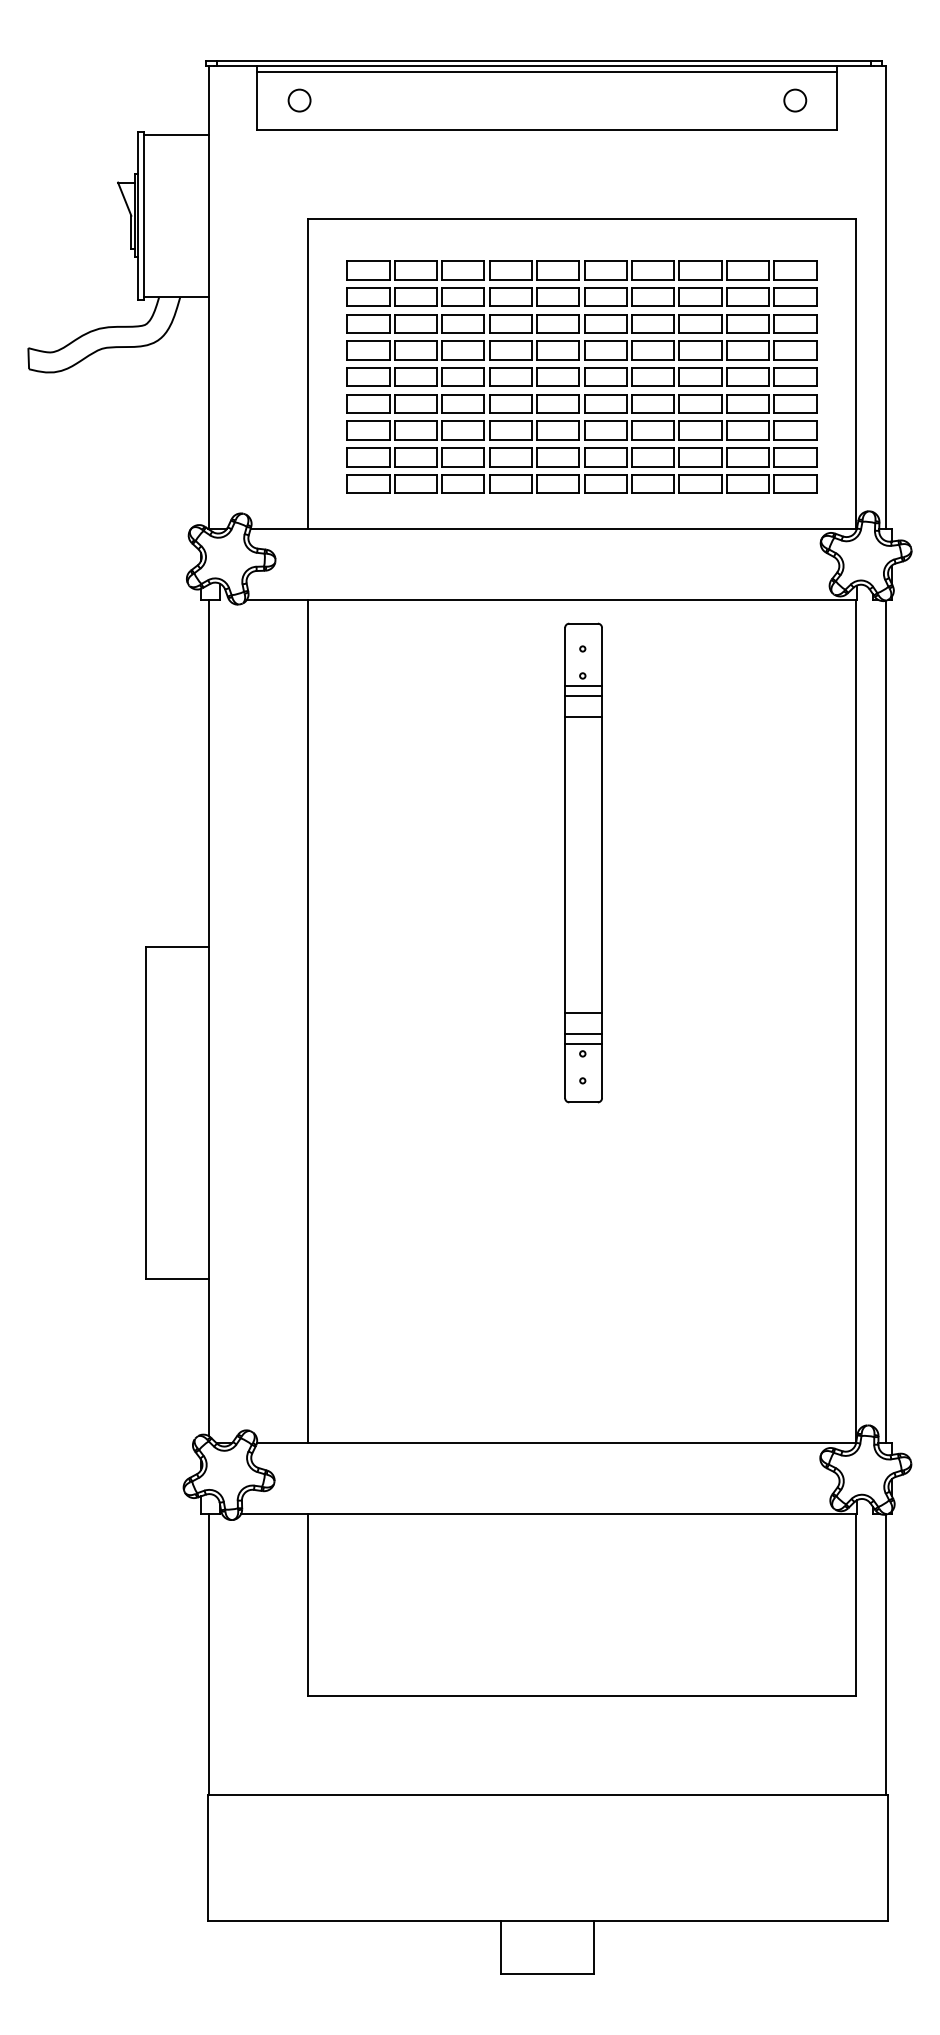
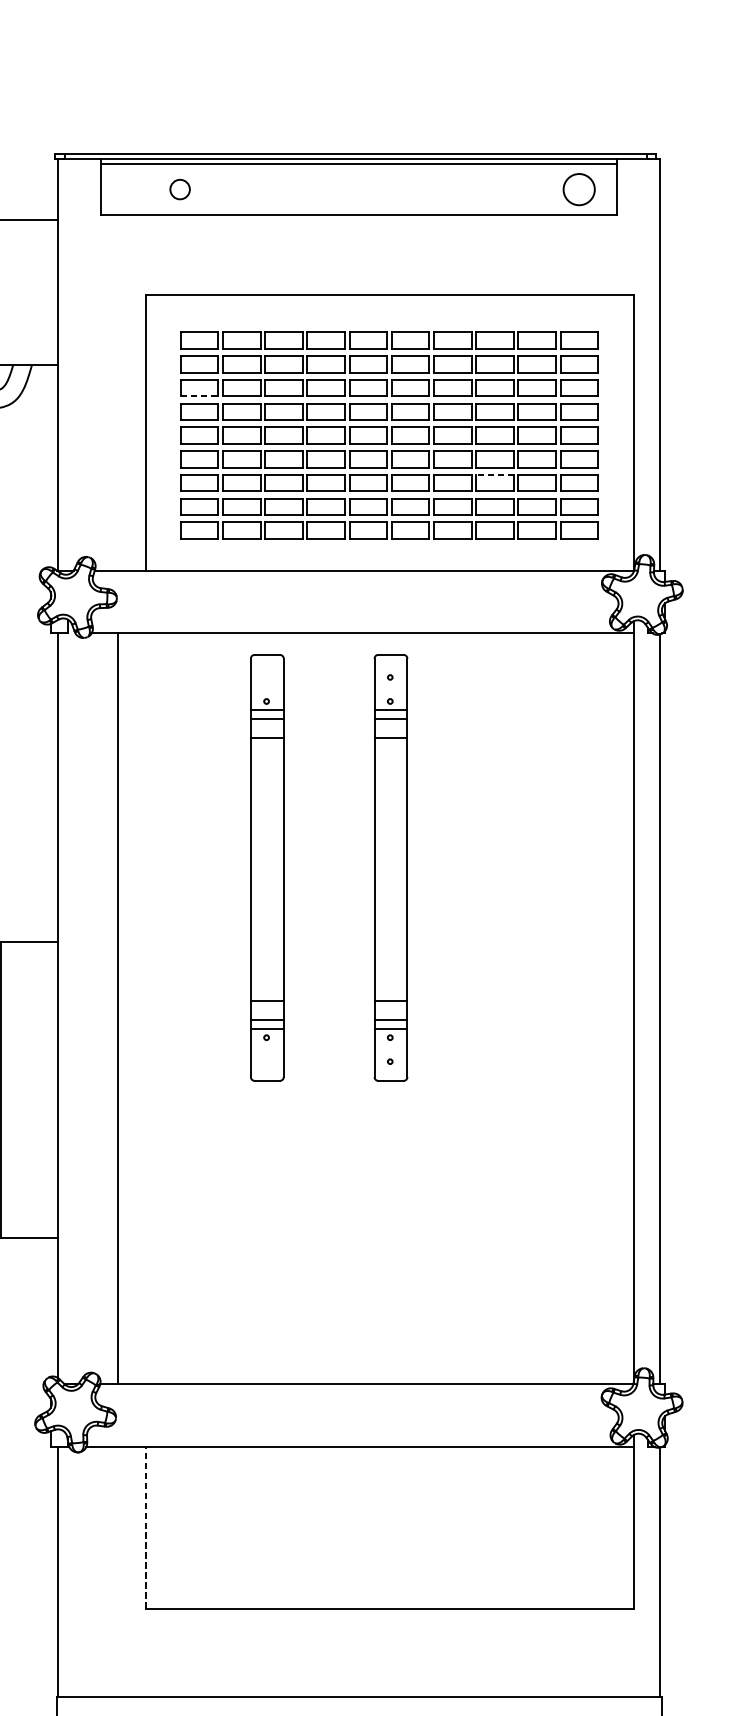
circle: (299, 100) -> (180, 189), moved
circle: (795, 100) -> (579, 189), size x1.6
line: (368, 333) -> (199, 396), solid -> dashed
line: (700, 421) -> (495, 475), solid -> dashed
part: (444, 862) -> (267, 867), added
line: (307, 1021) -> (117, 1008), moved
line: (307, 1604) -> (145, 1527), solid -> dashed

